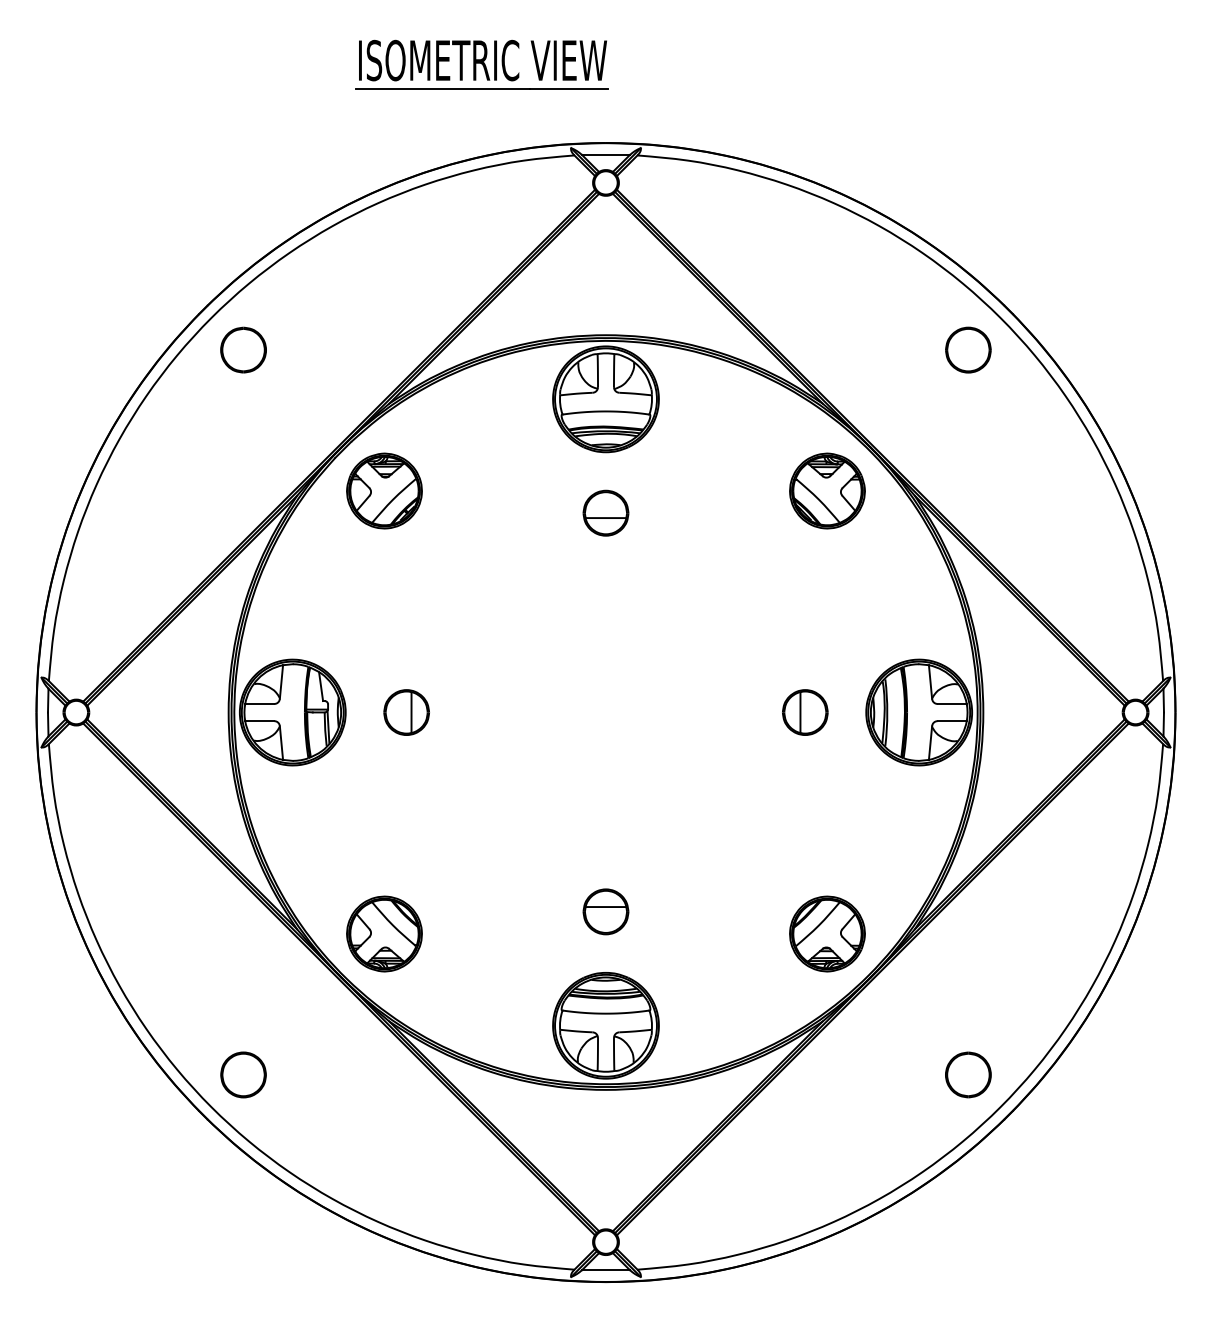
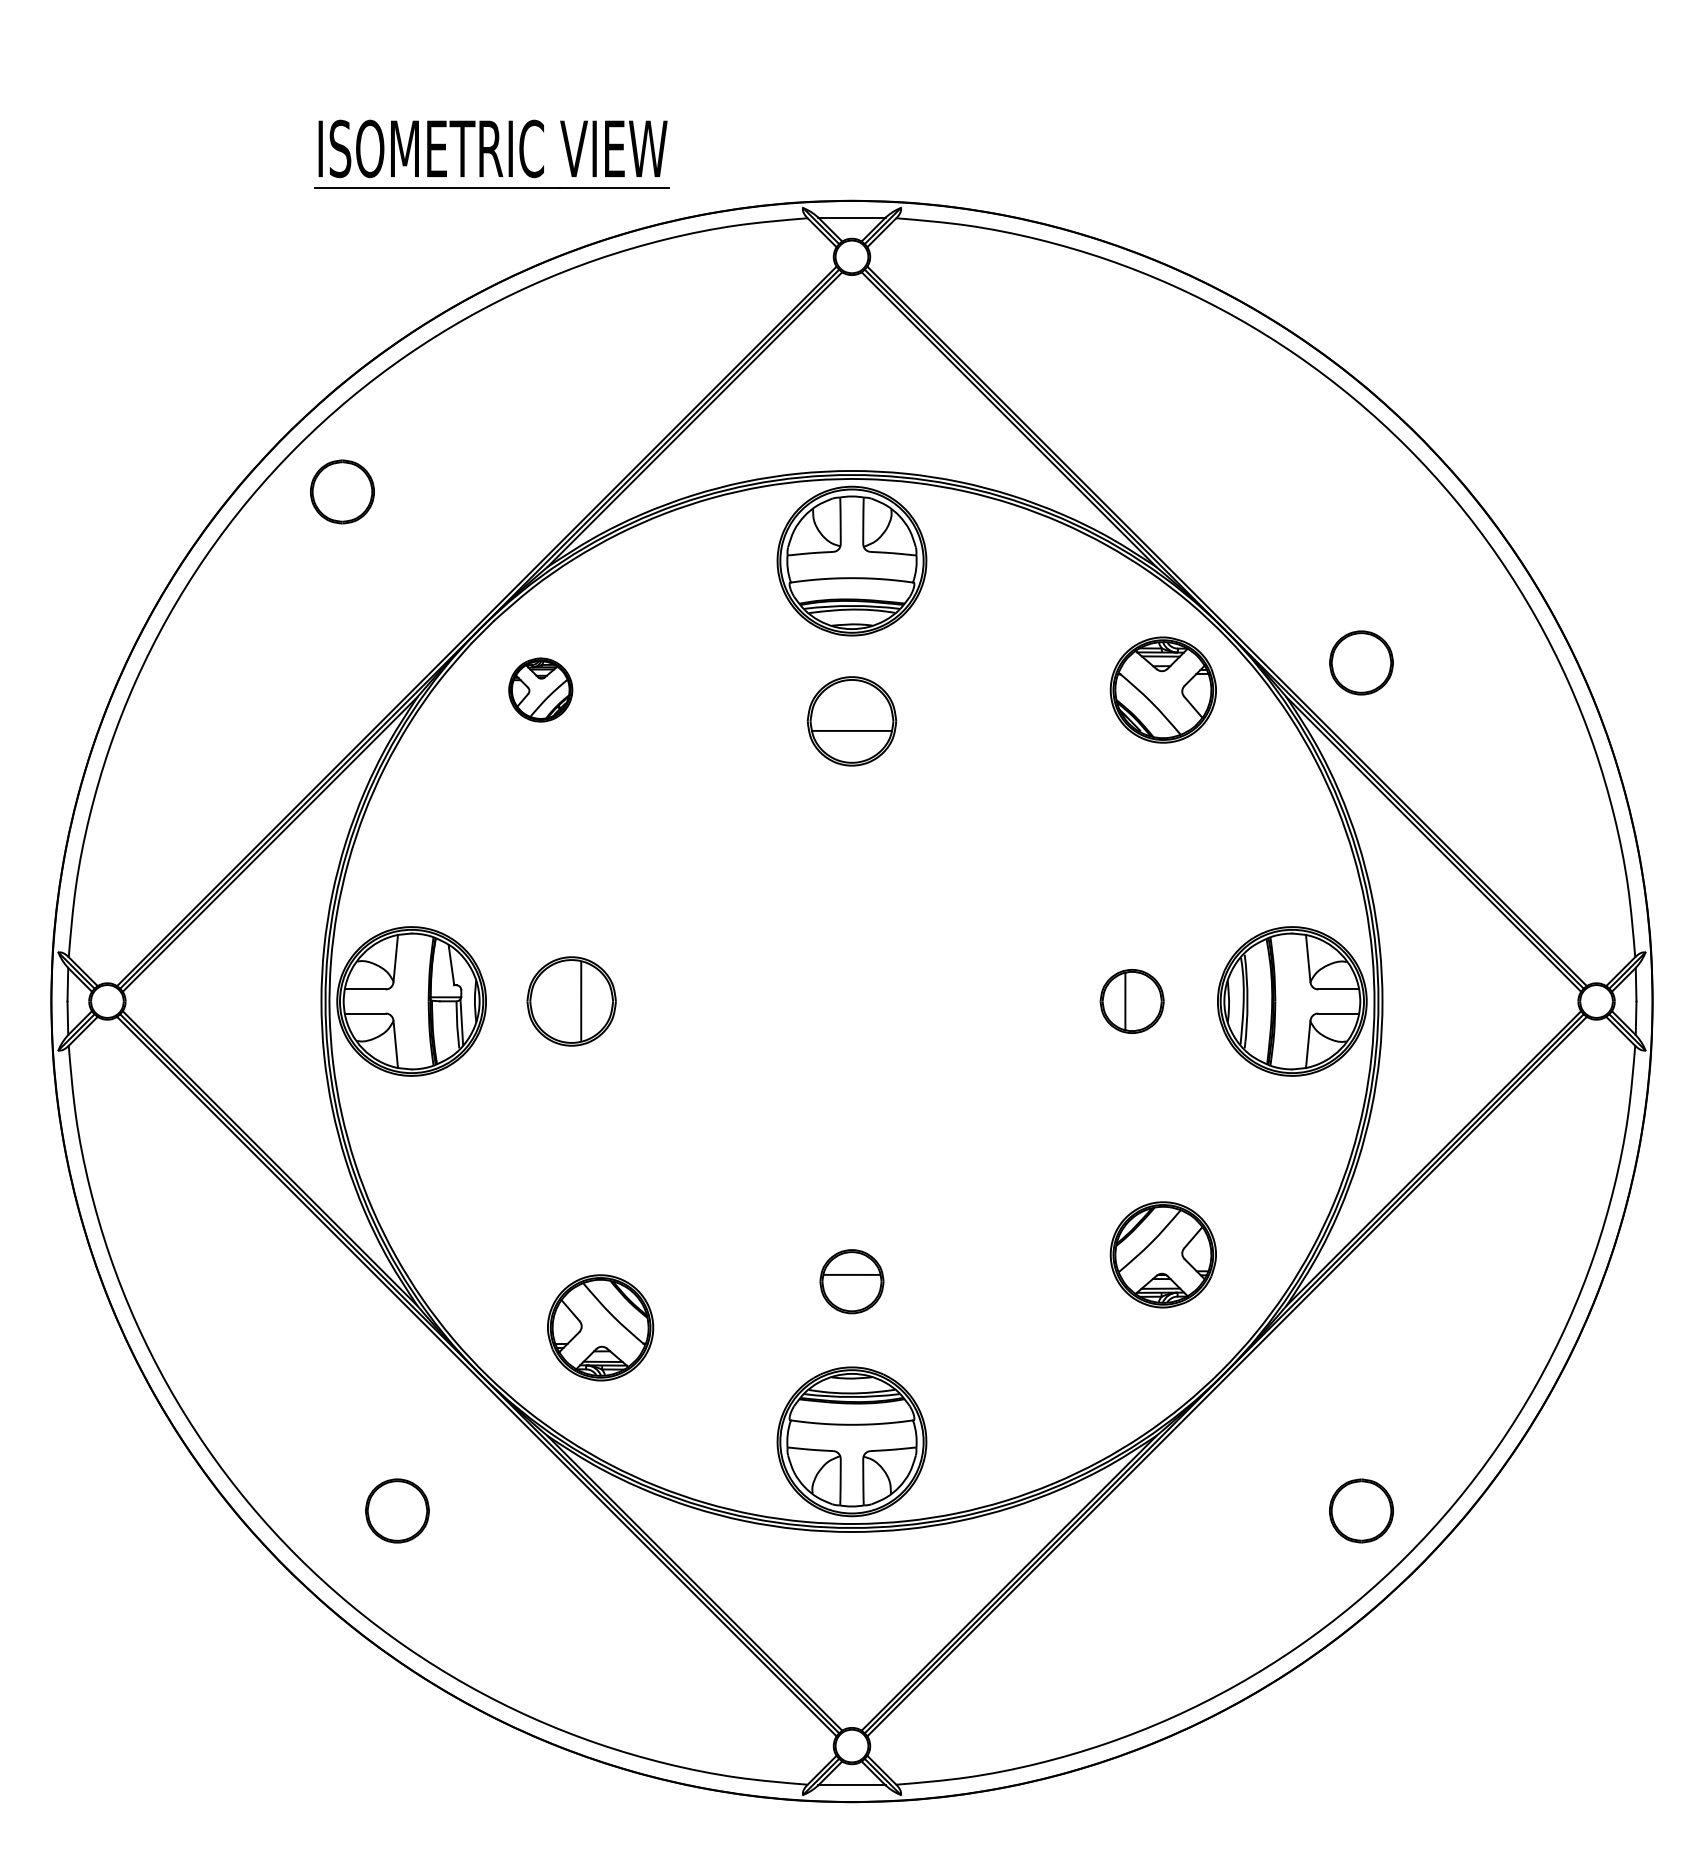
part: (481, 63) -> (491, 153), moved
part: (968, 349) -> (1361, 662), moved
part: (384, 490) -> (540, 689), size x0.6
part: (605, 512) -> (851, 720), size x1.4
part: (406, 712) -> (571, 1001), size x1.4
part: (384, 933) -> (600, 1327), moved
part: (826, 933) -> (1162, 1254), moved
part: (243, 1074) -> (397, 1510), moved

